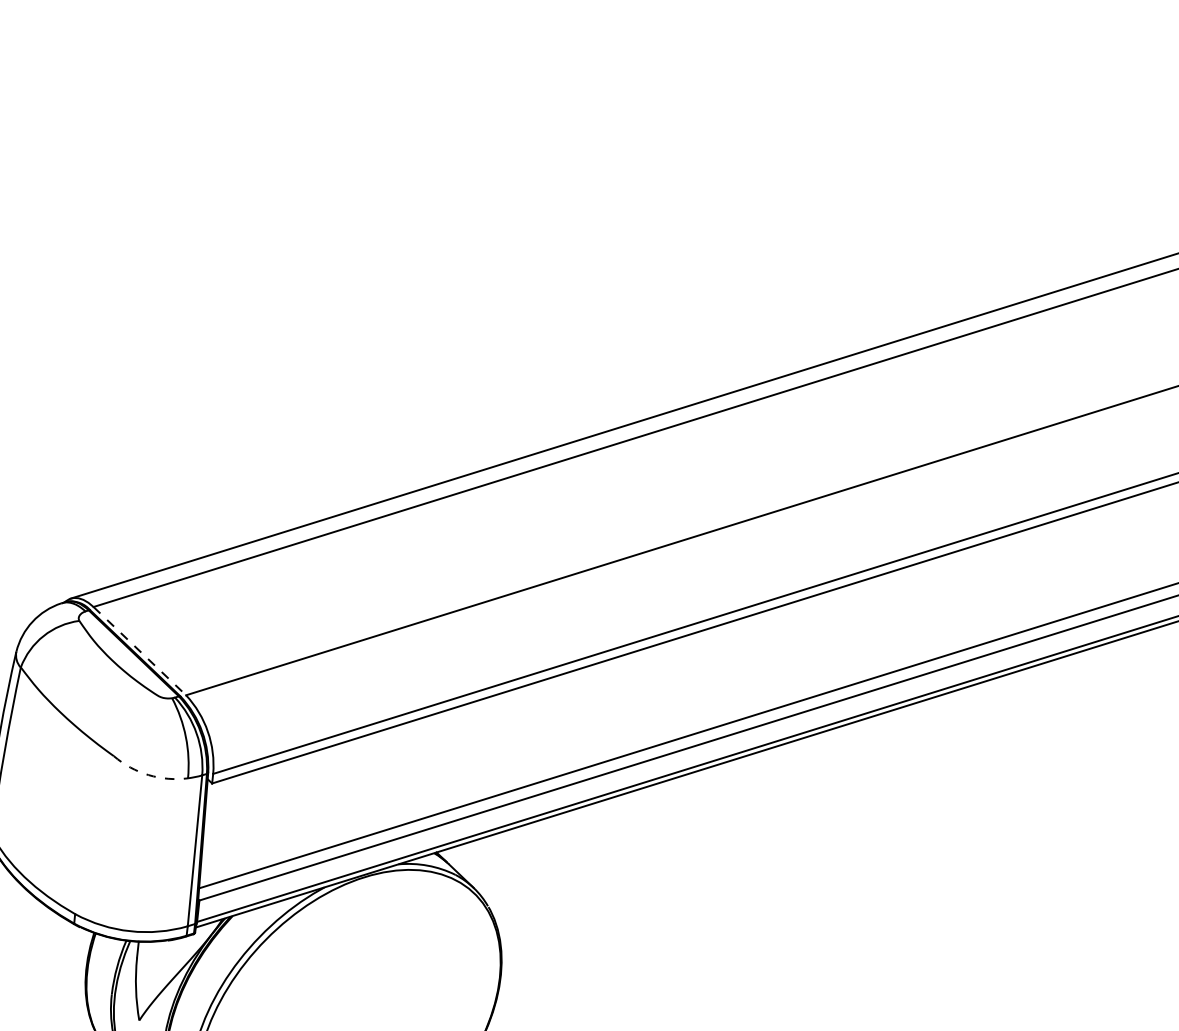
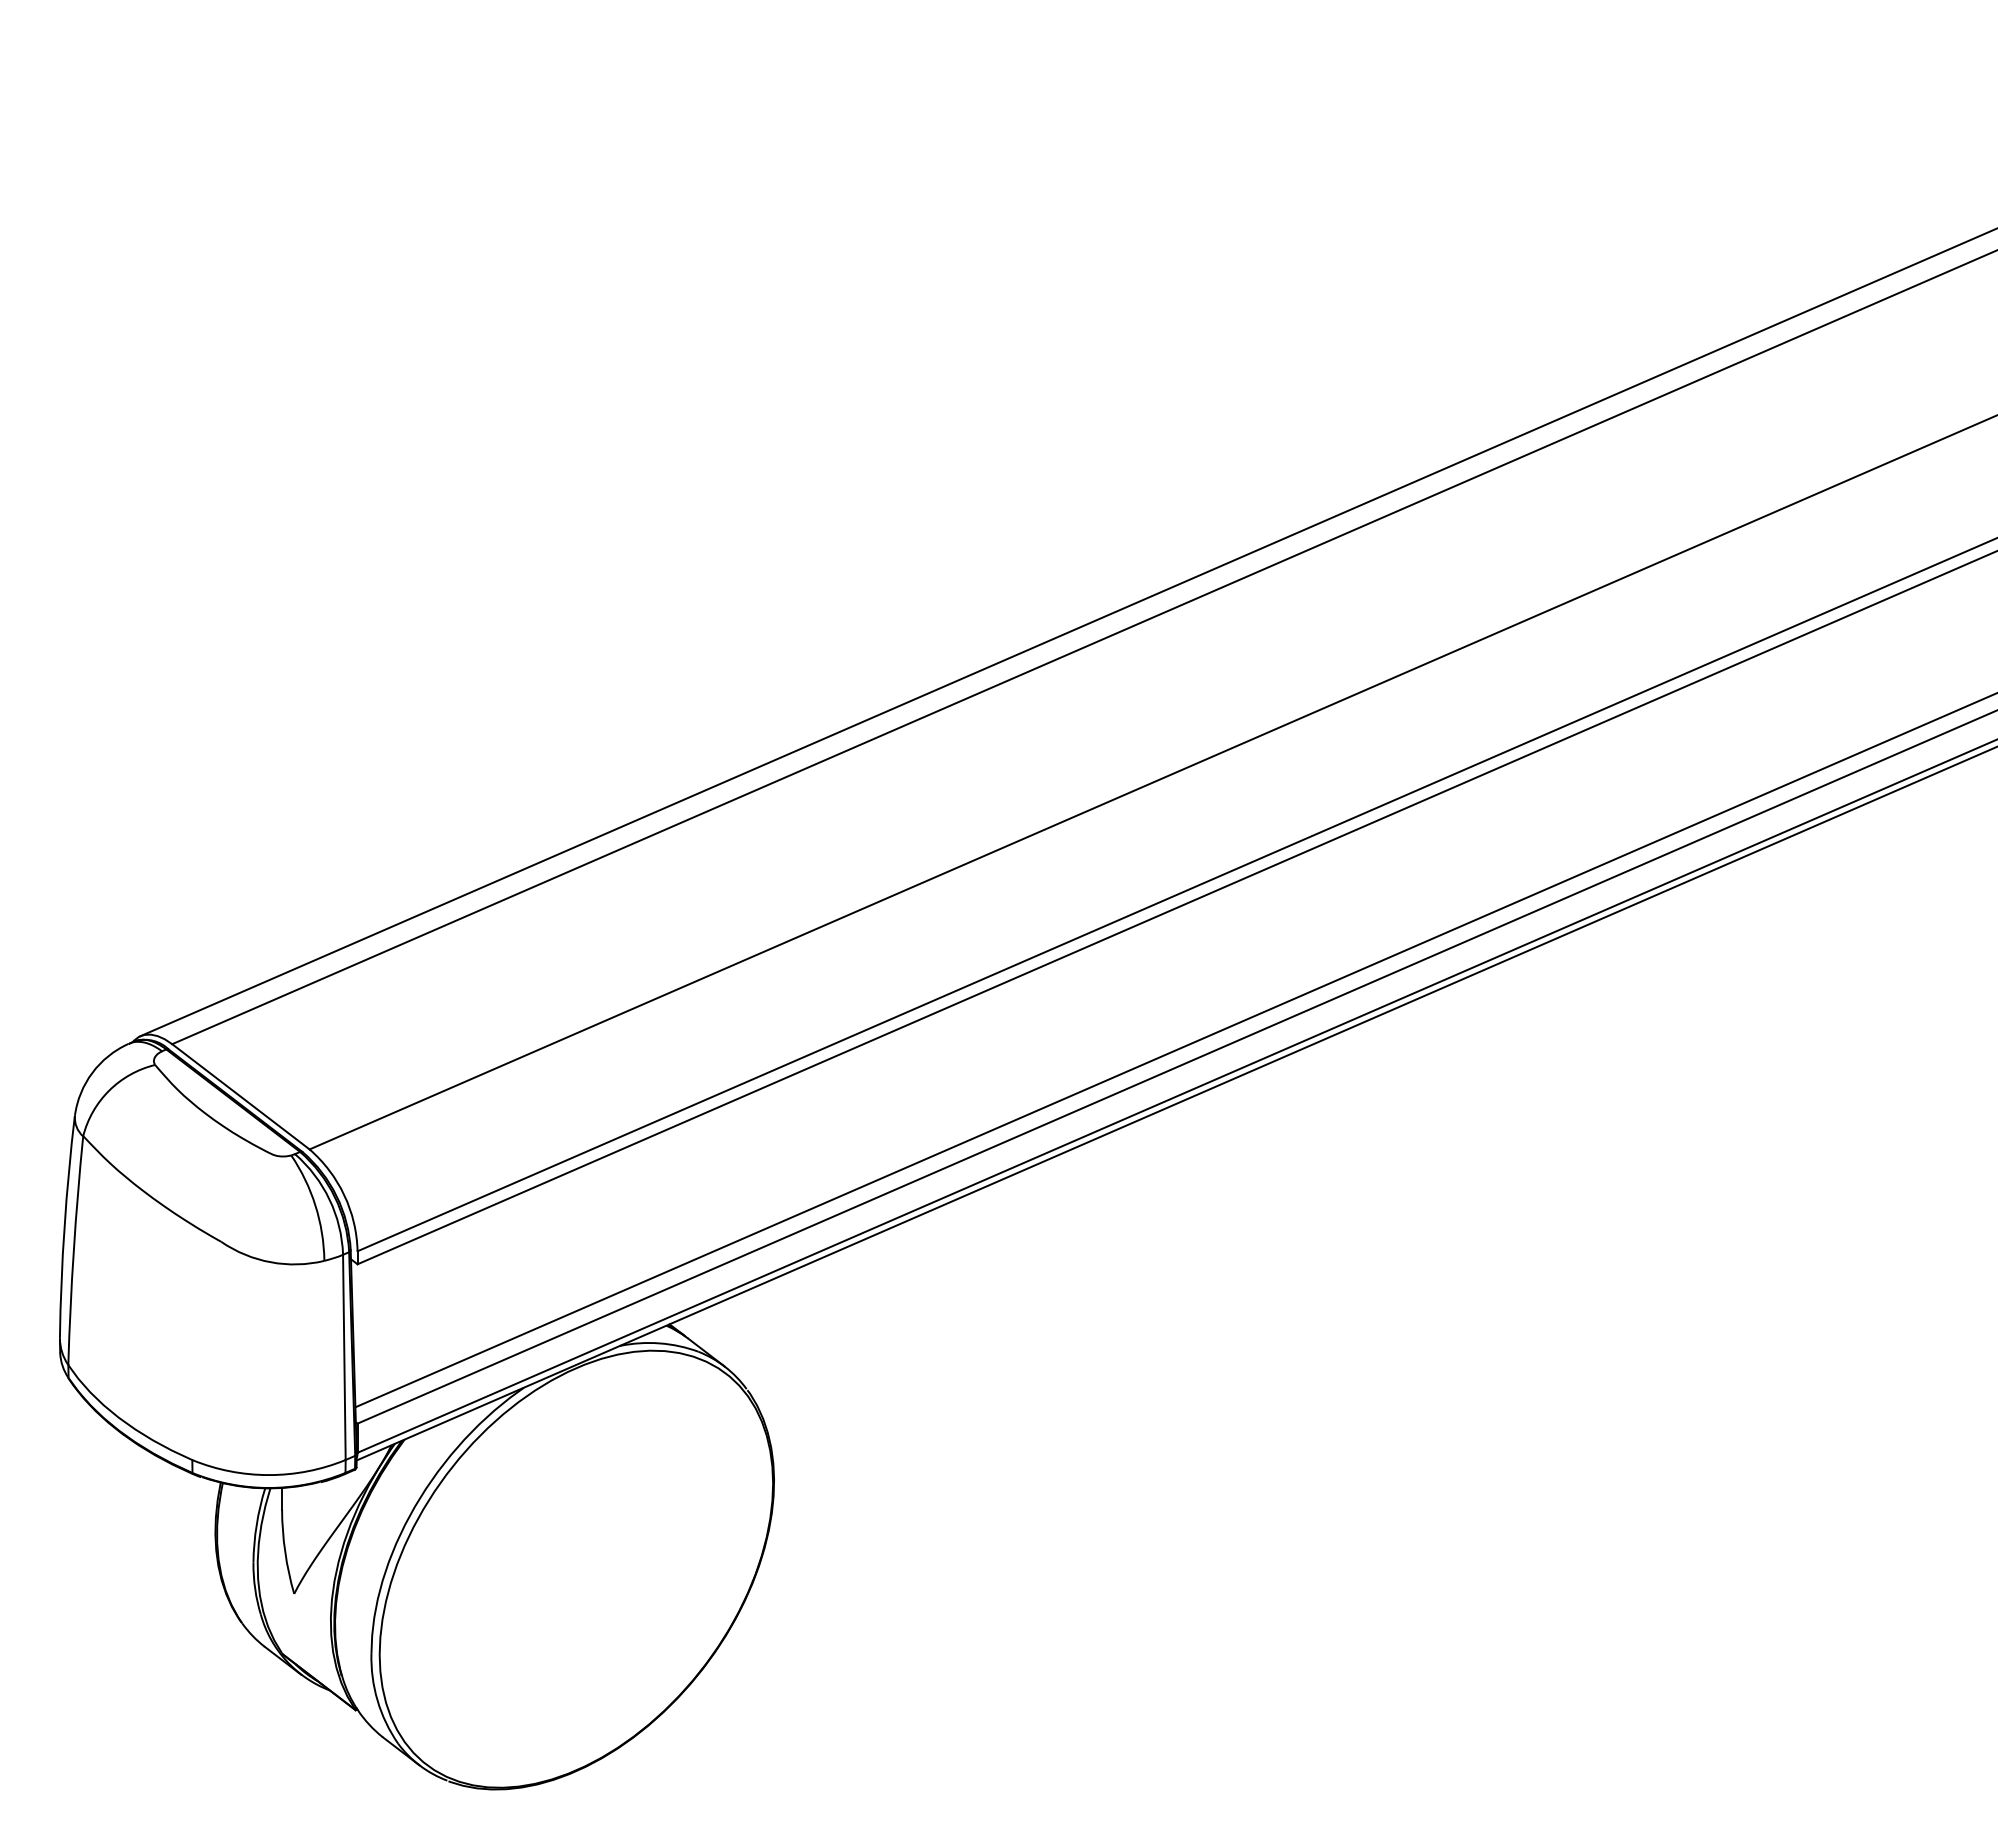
line: (139, 650) -> (240, 1096), dashed -> solid
arc: (148, 775) -> (270, 1262), dashed -> solid

